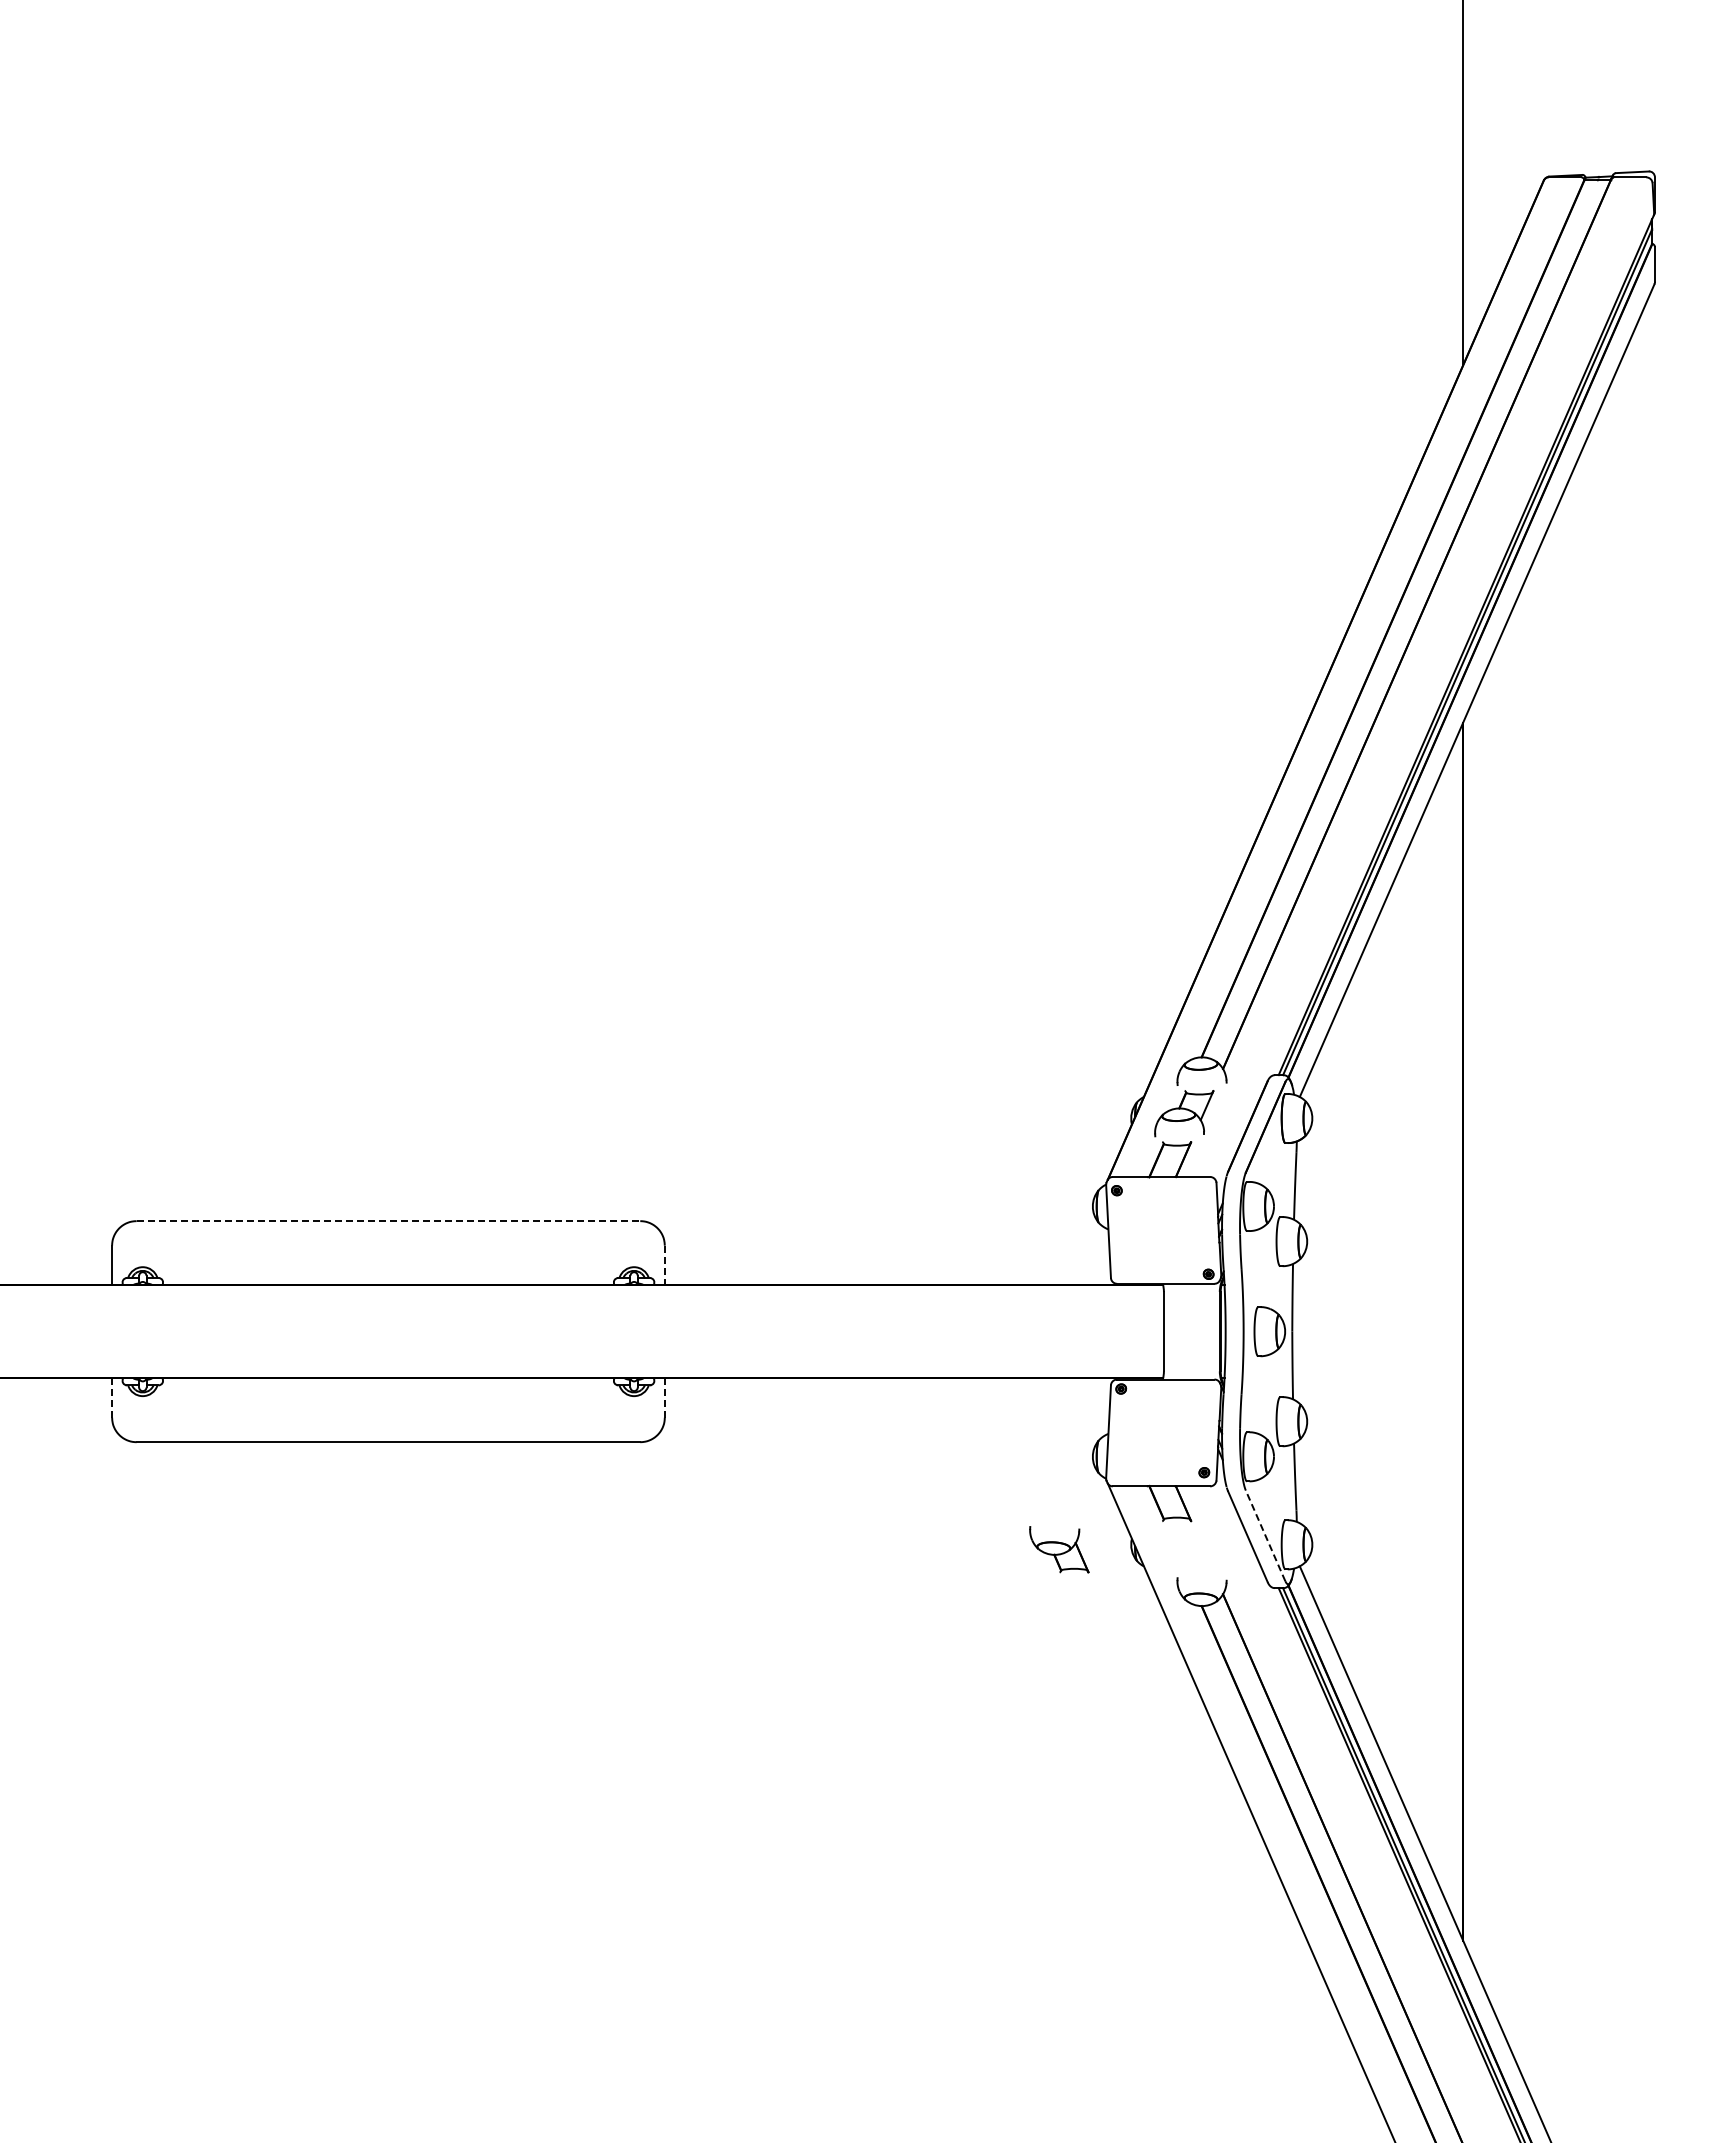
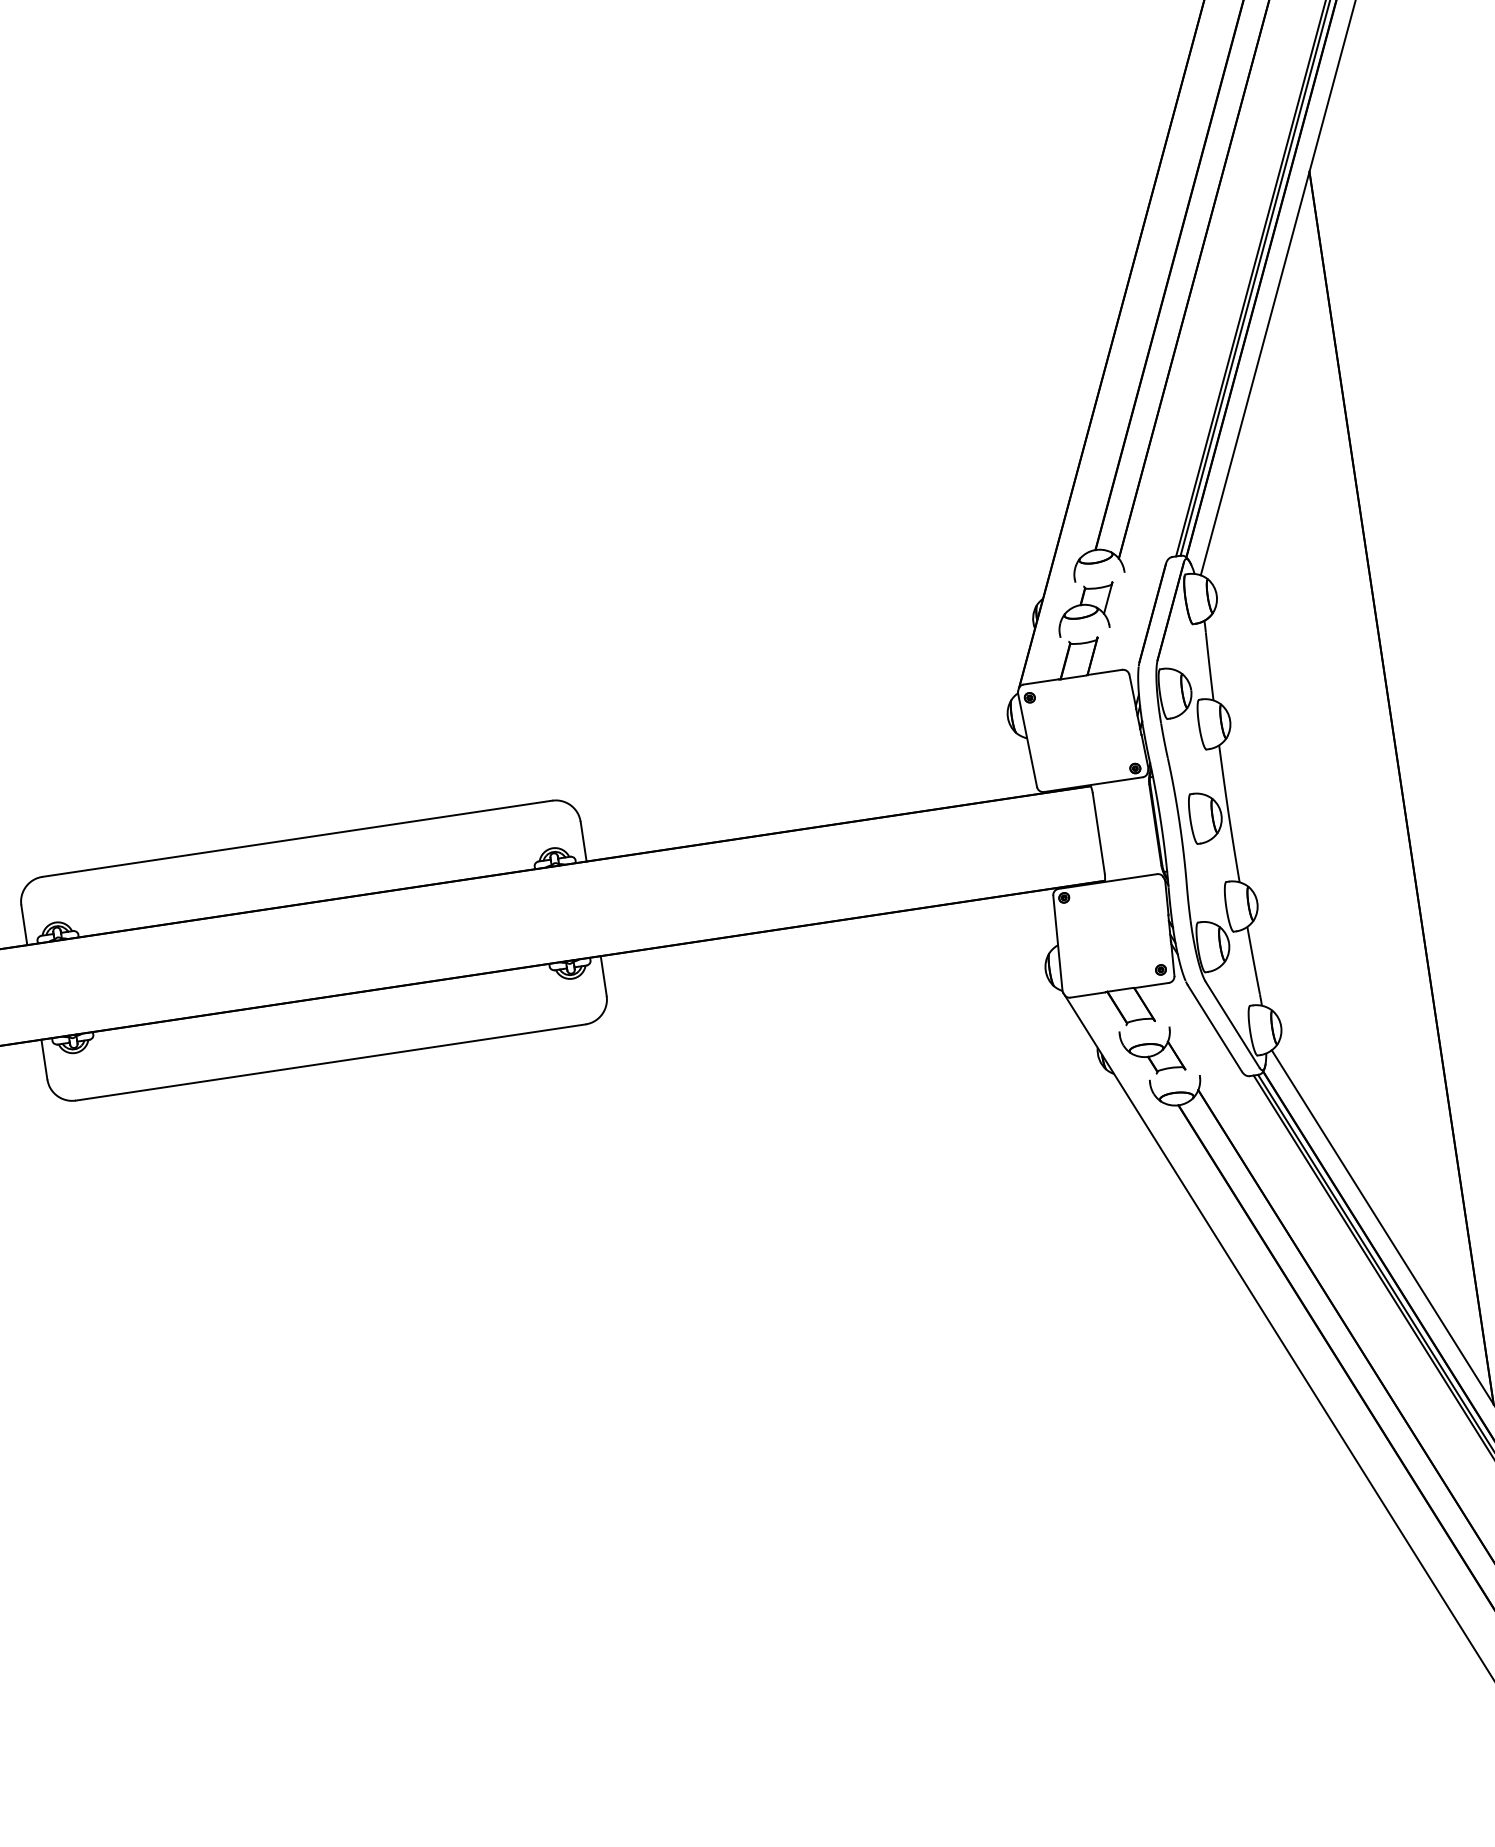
line: (388, 1221) -> (297, 839), dashed -> solid
line: (664, 1265) -> (583, 841), dashed -> solid
line: (112, 1398) -> (44, 1060), dashed -> solid
line: (664, 1398) -> (603, 976), dashed -> solid
line: (1265, 1535) -> (1232, 1024), dashed -> solid
part: (1059, 1549) -> (1152, 1050), moved

